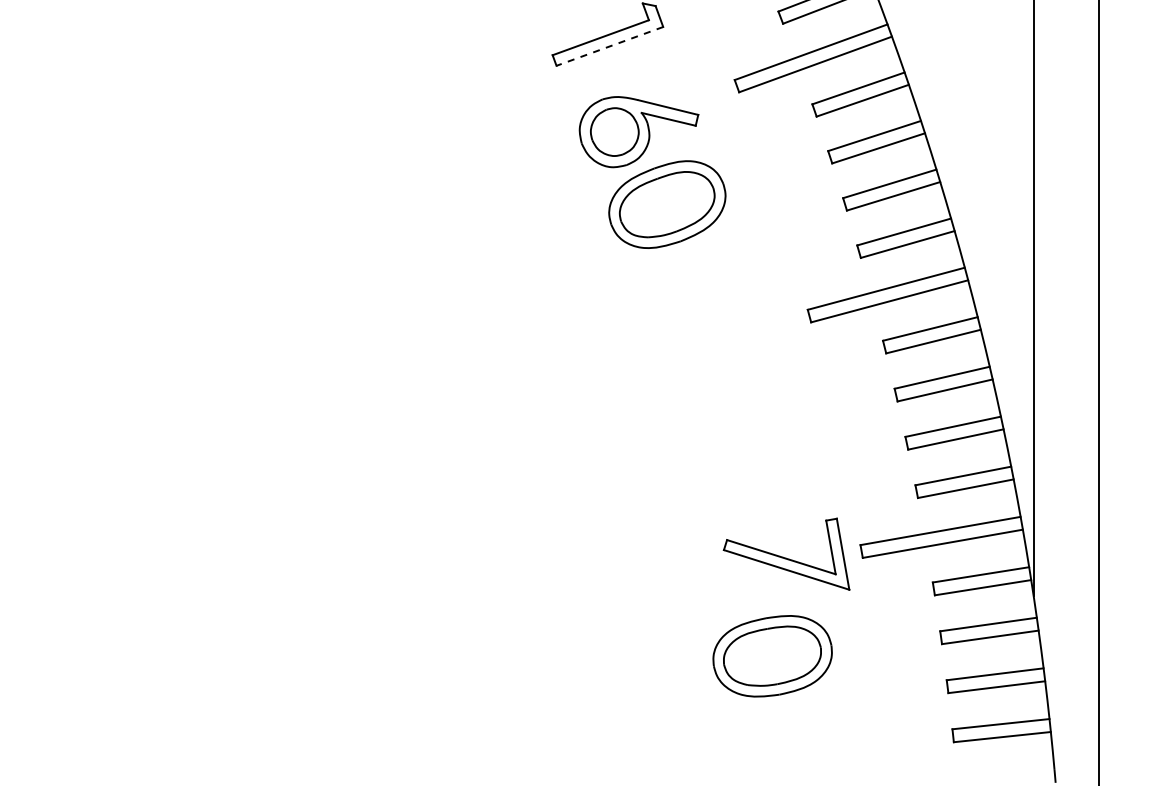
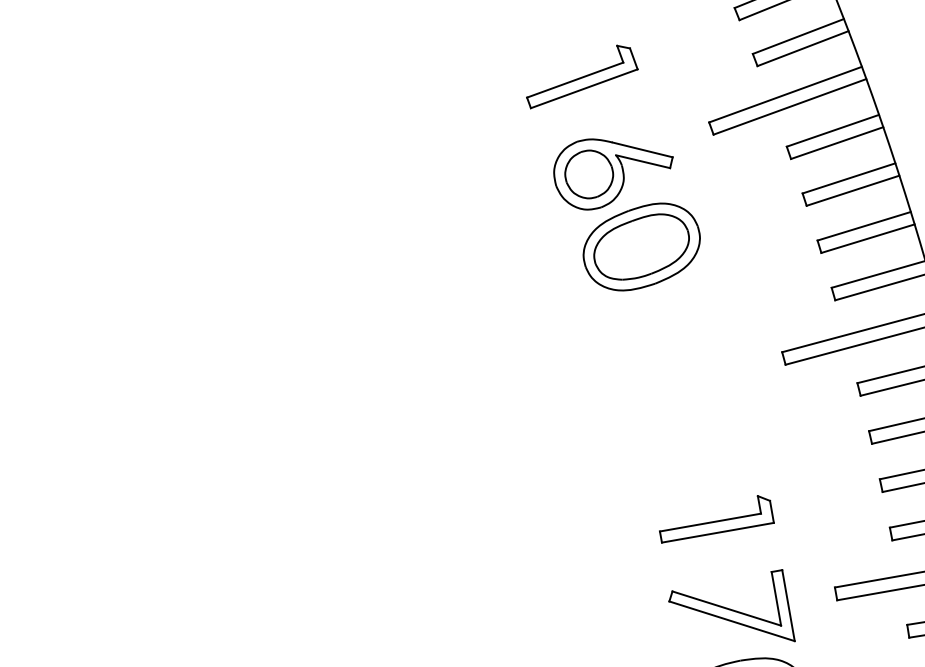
line: (609, 46) -> (583, 88), dashed -> solid
part: (742, 476) -> (716, 518), added
part: (786, 553) -> (731, 604), moved

